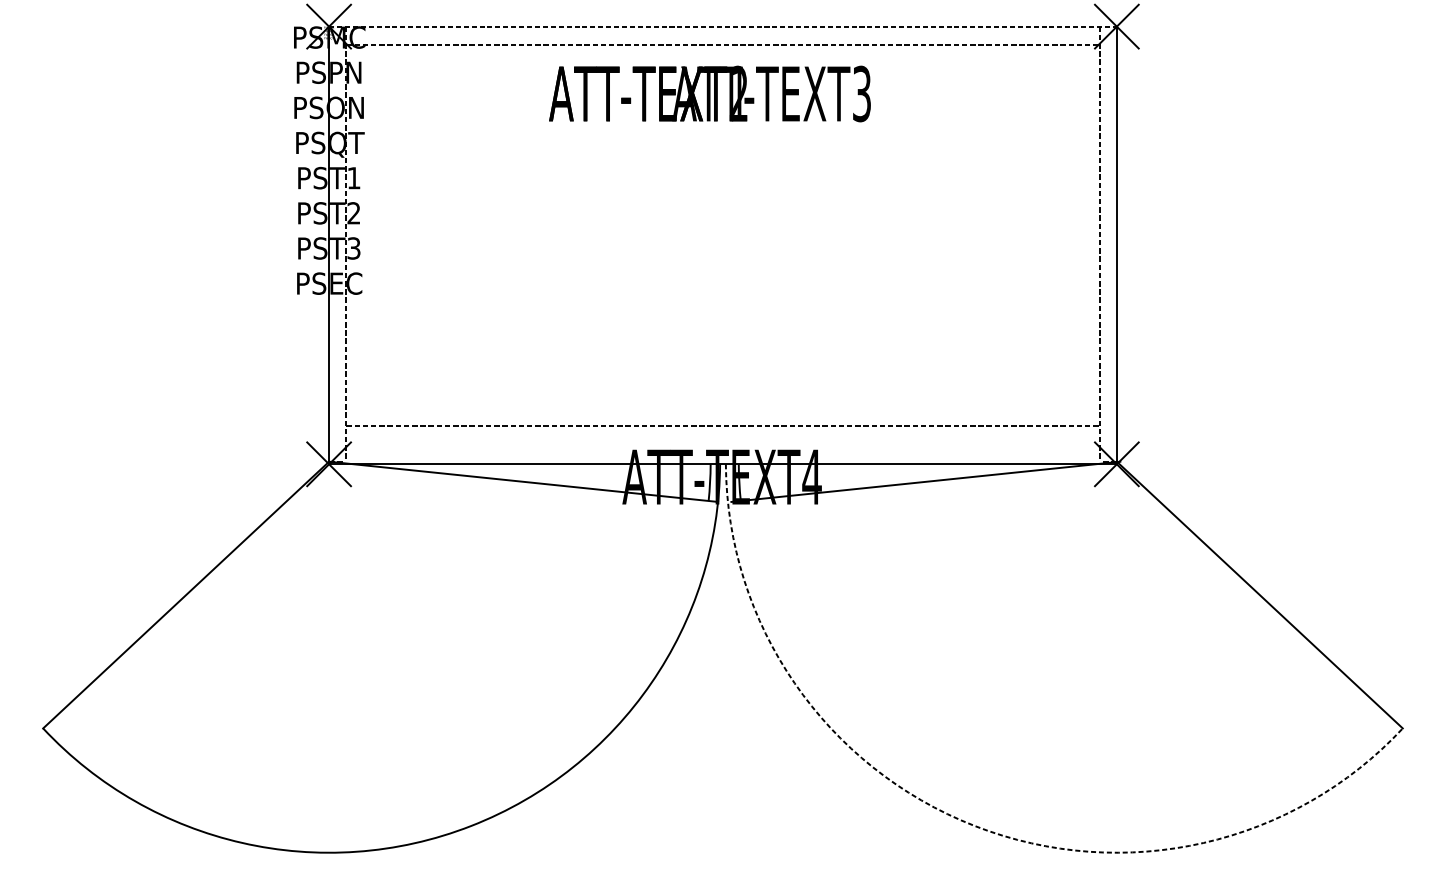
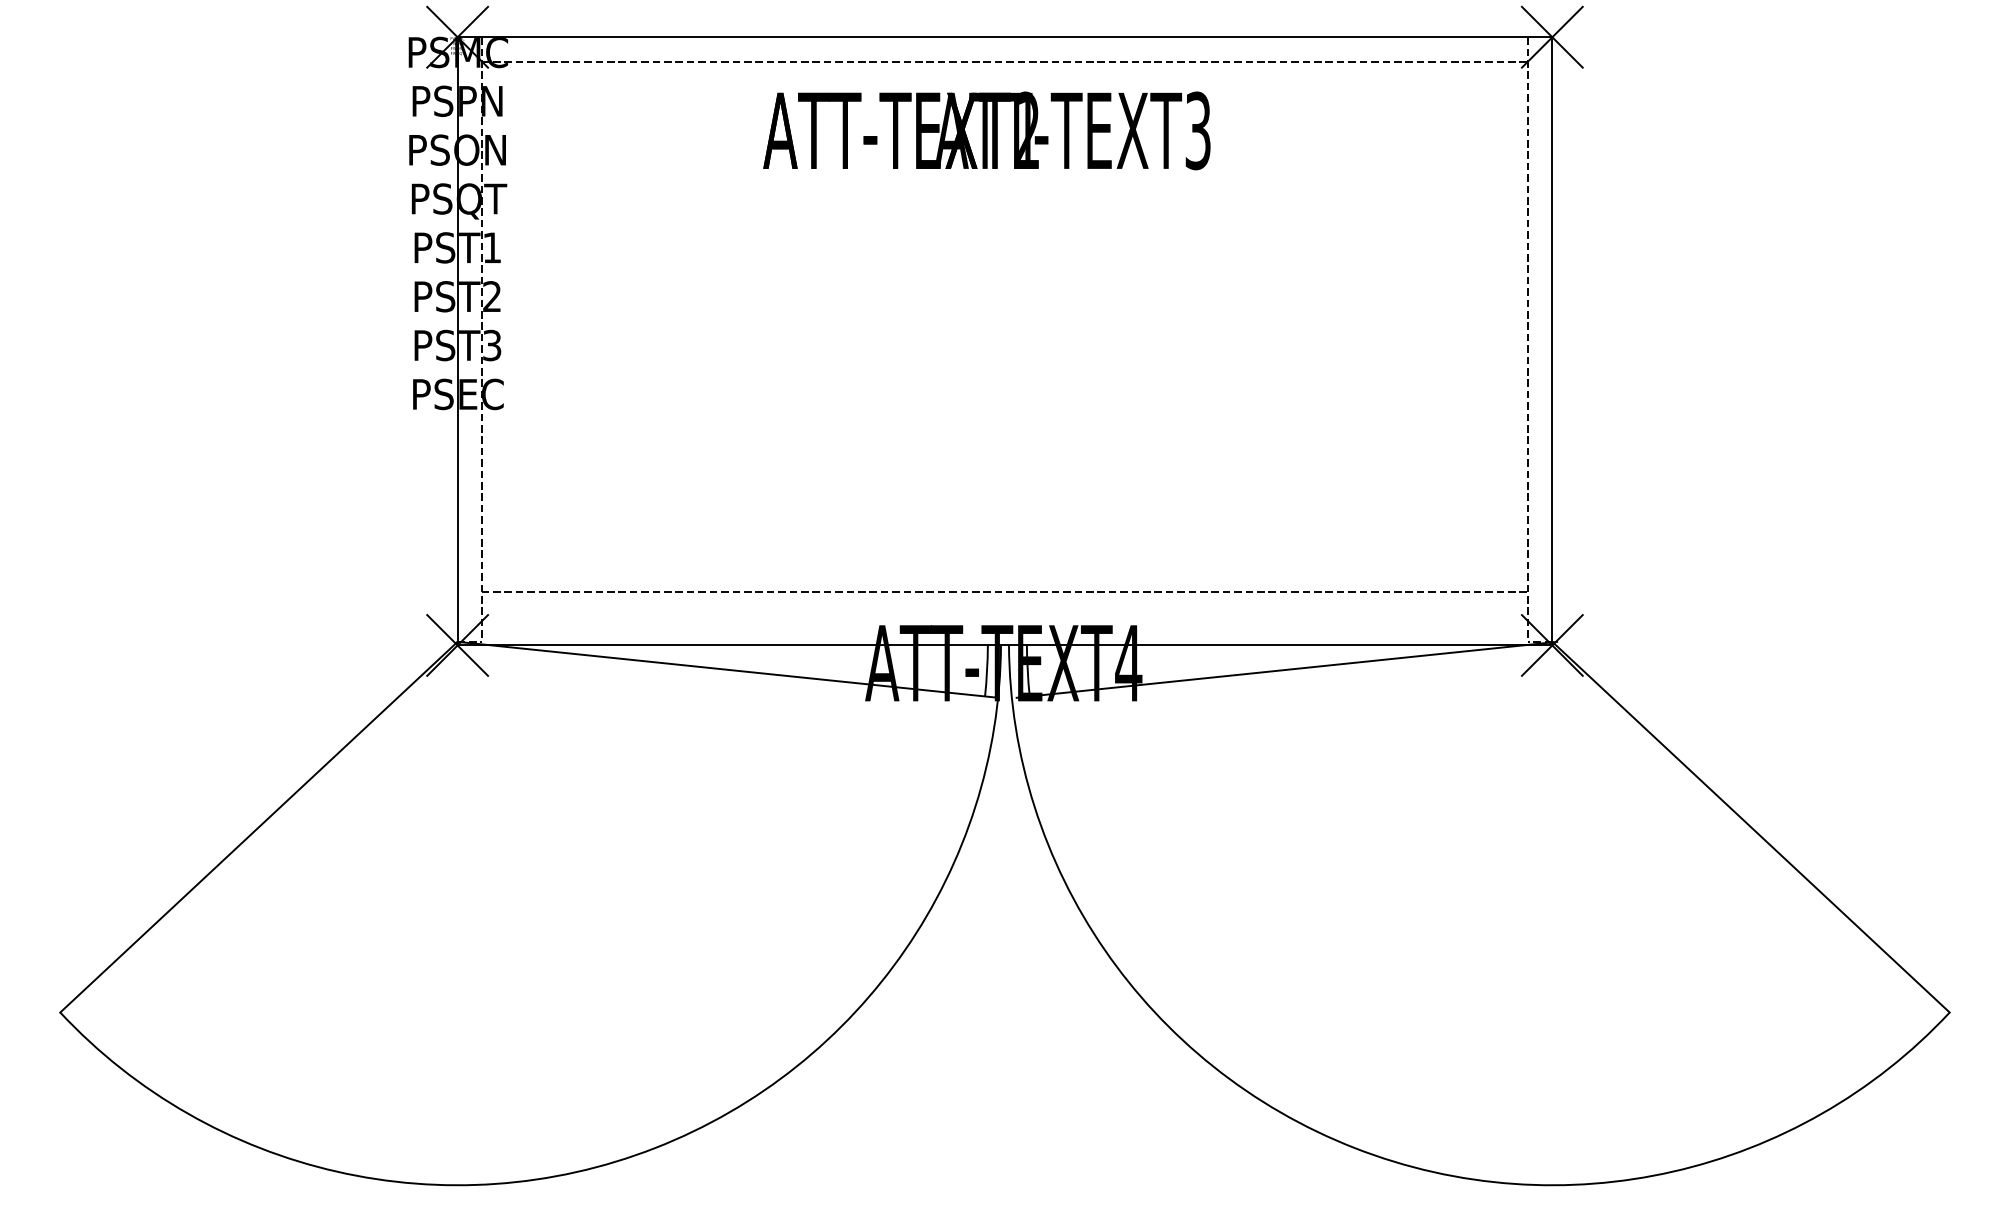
line: (723, 26) -> (1005, 37), dashed -> solid
arc: (974, 826) -> (1354, 1148), dashed -> solid

